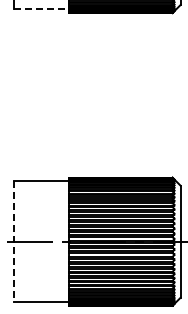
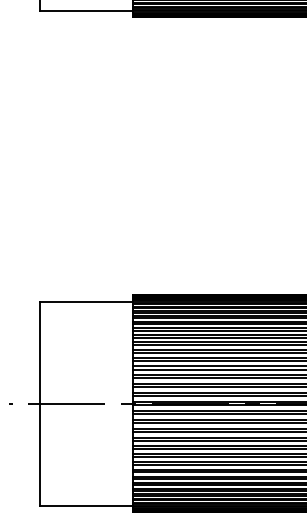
line: (42, 9) -> (88, 10), dashed -> solid
line: (14, 242) -> (40, 404), dashed -> solid

